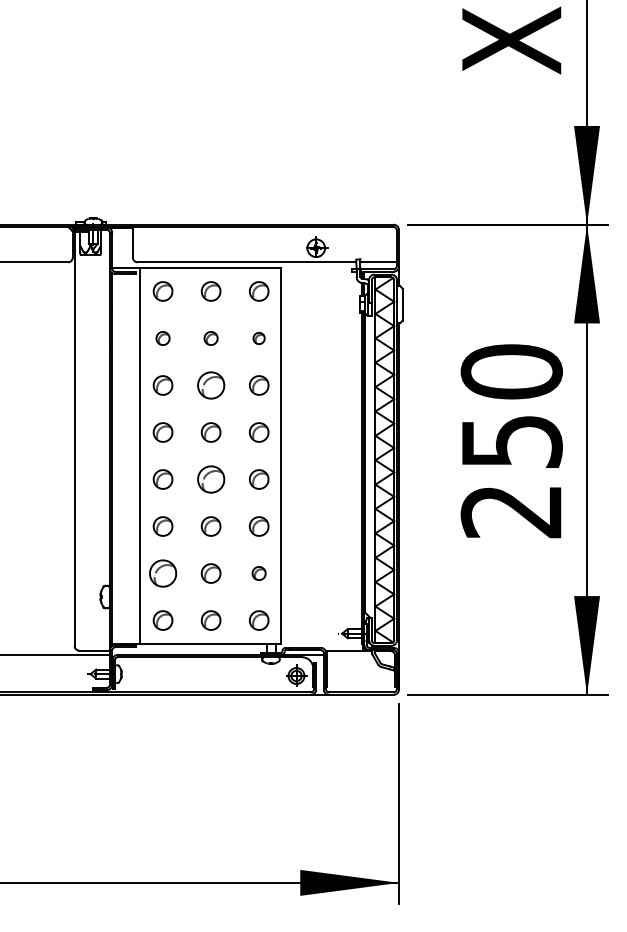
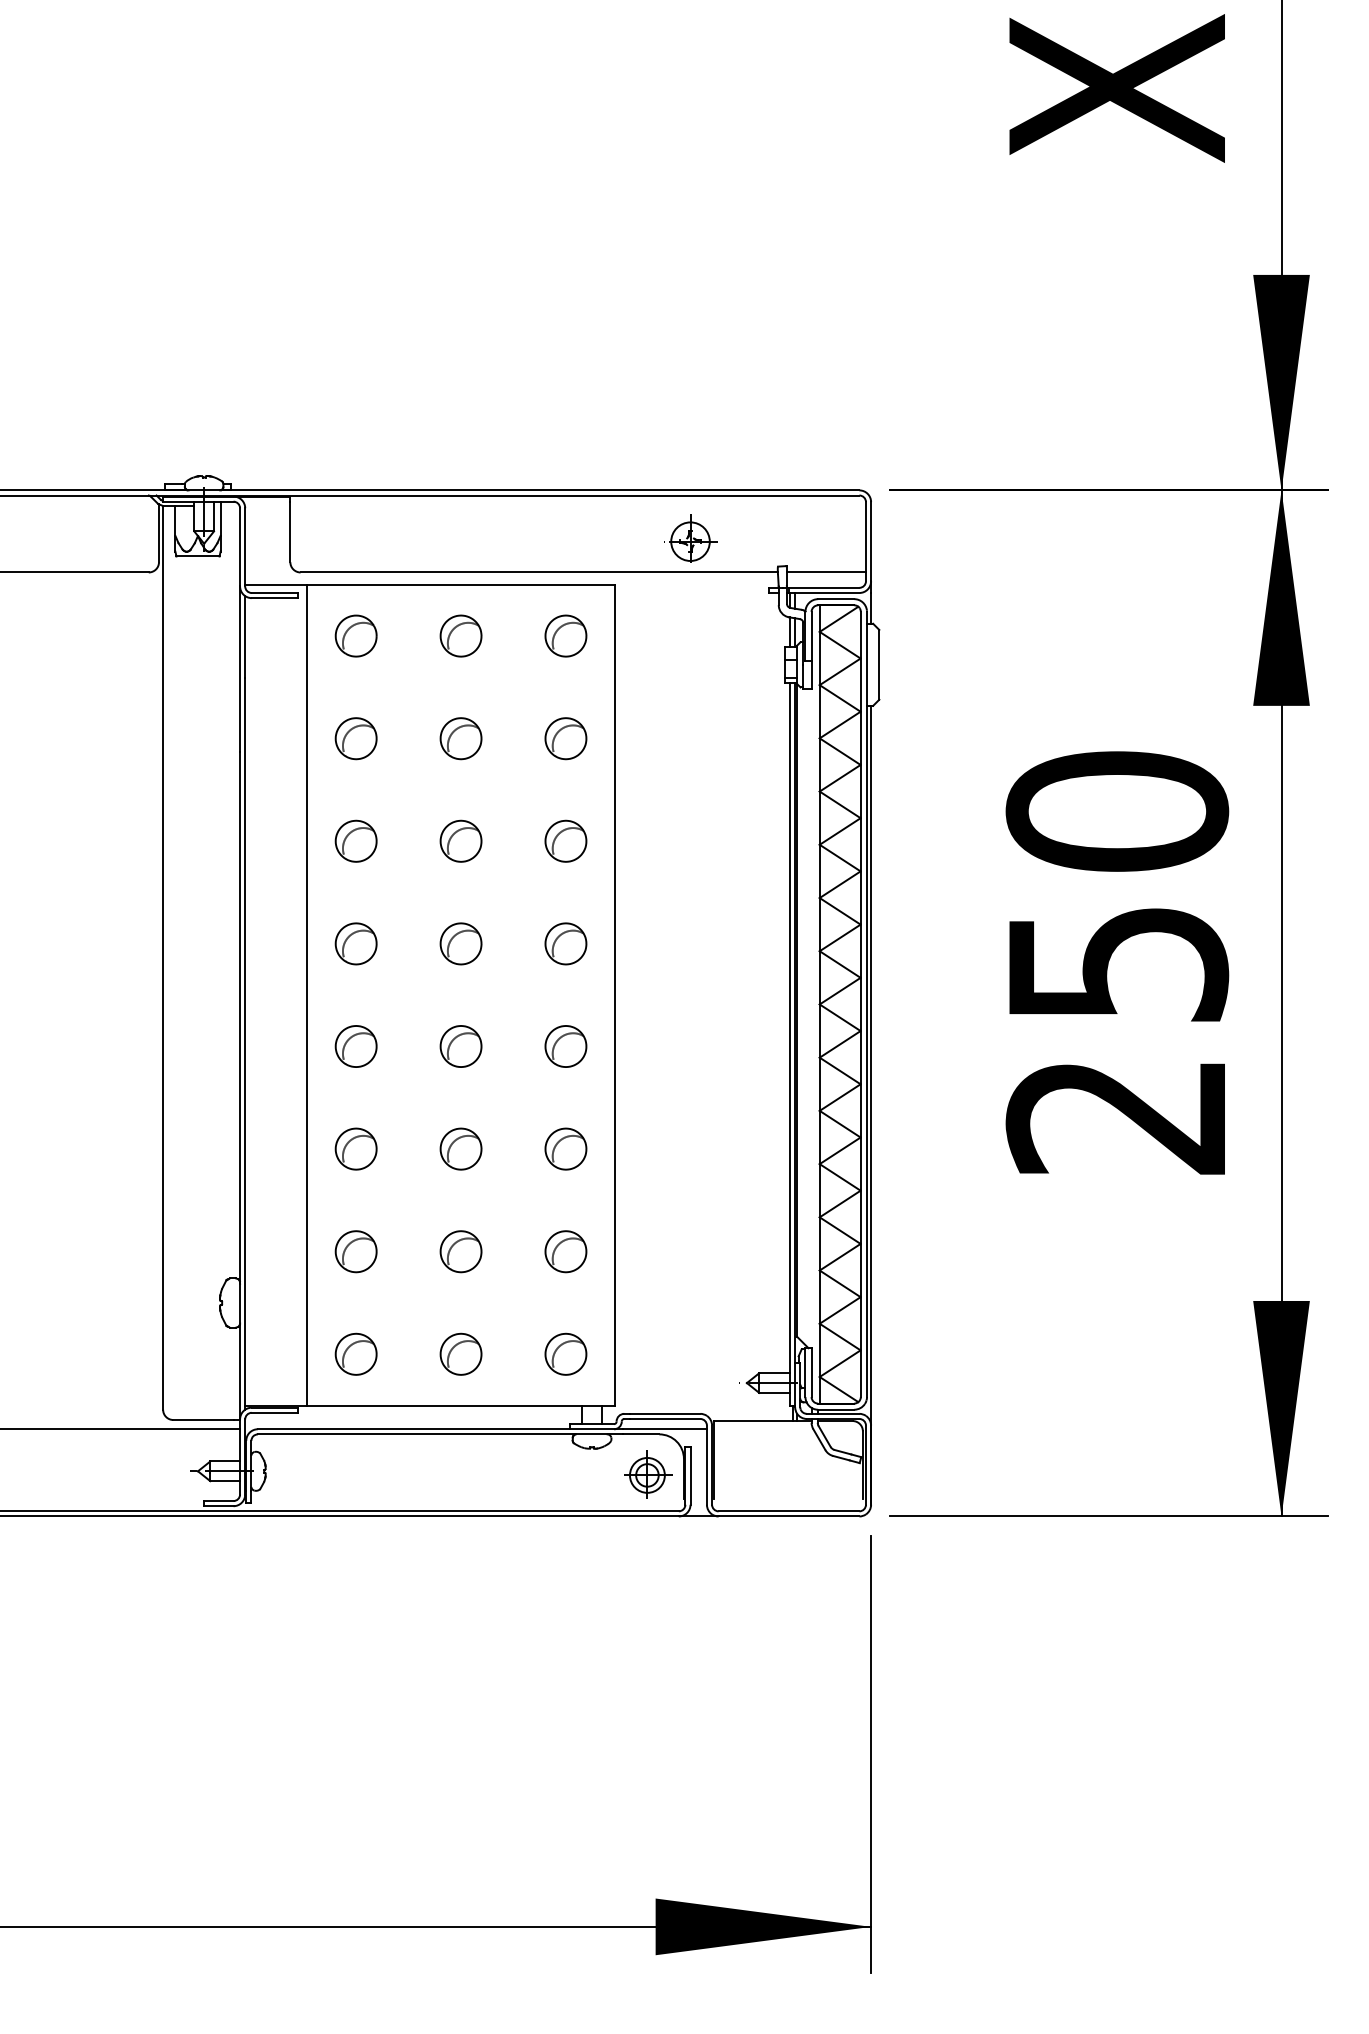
part: (162, 338) -> (354, 738), size x1.43
part: (210, 338) -> (459, 738), size x1.43
part: (258, 338) -> (564, 738), size x1.67
part: (210, 385) -> (459, 841), size x0.71
part: (210, 479) -> (459, 1046), size x0.71
part: (162, 573) -> (354, 1251), size x0.71
part: (258, 573) -> (564, 1251), size x1.43

